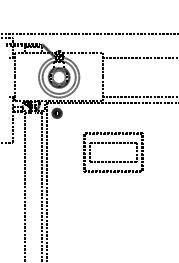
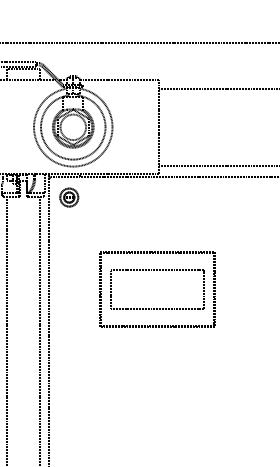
part: (113, 143) -> (157, 271), moved

